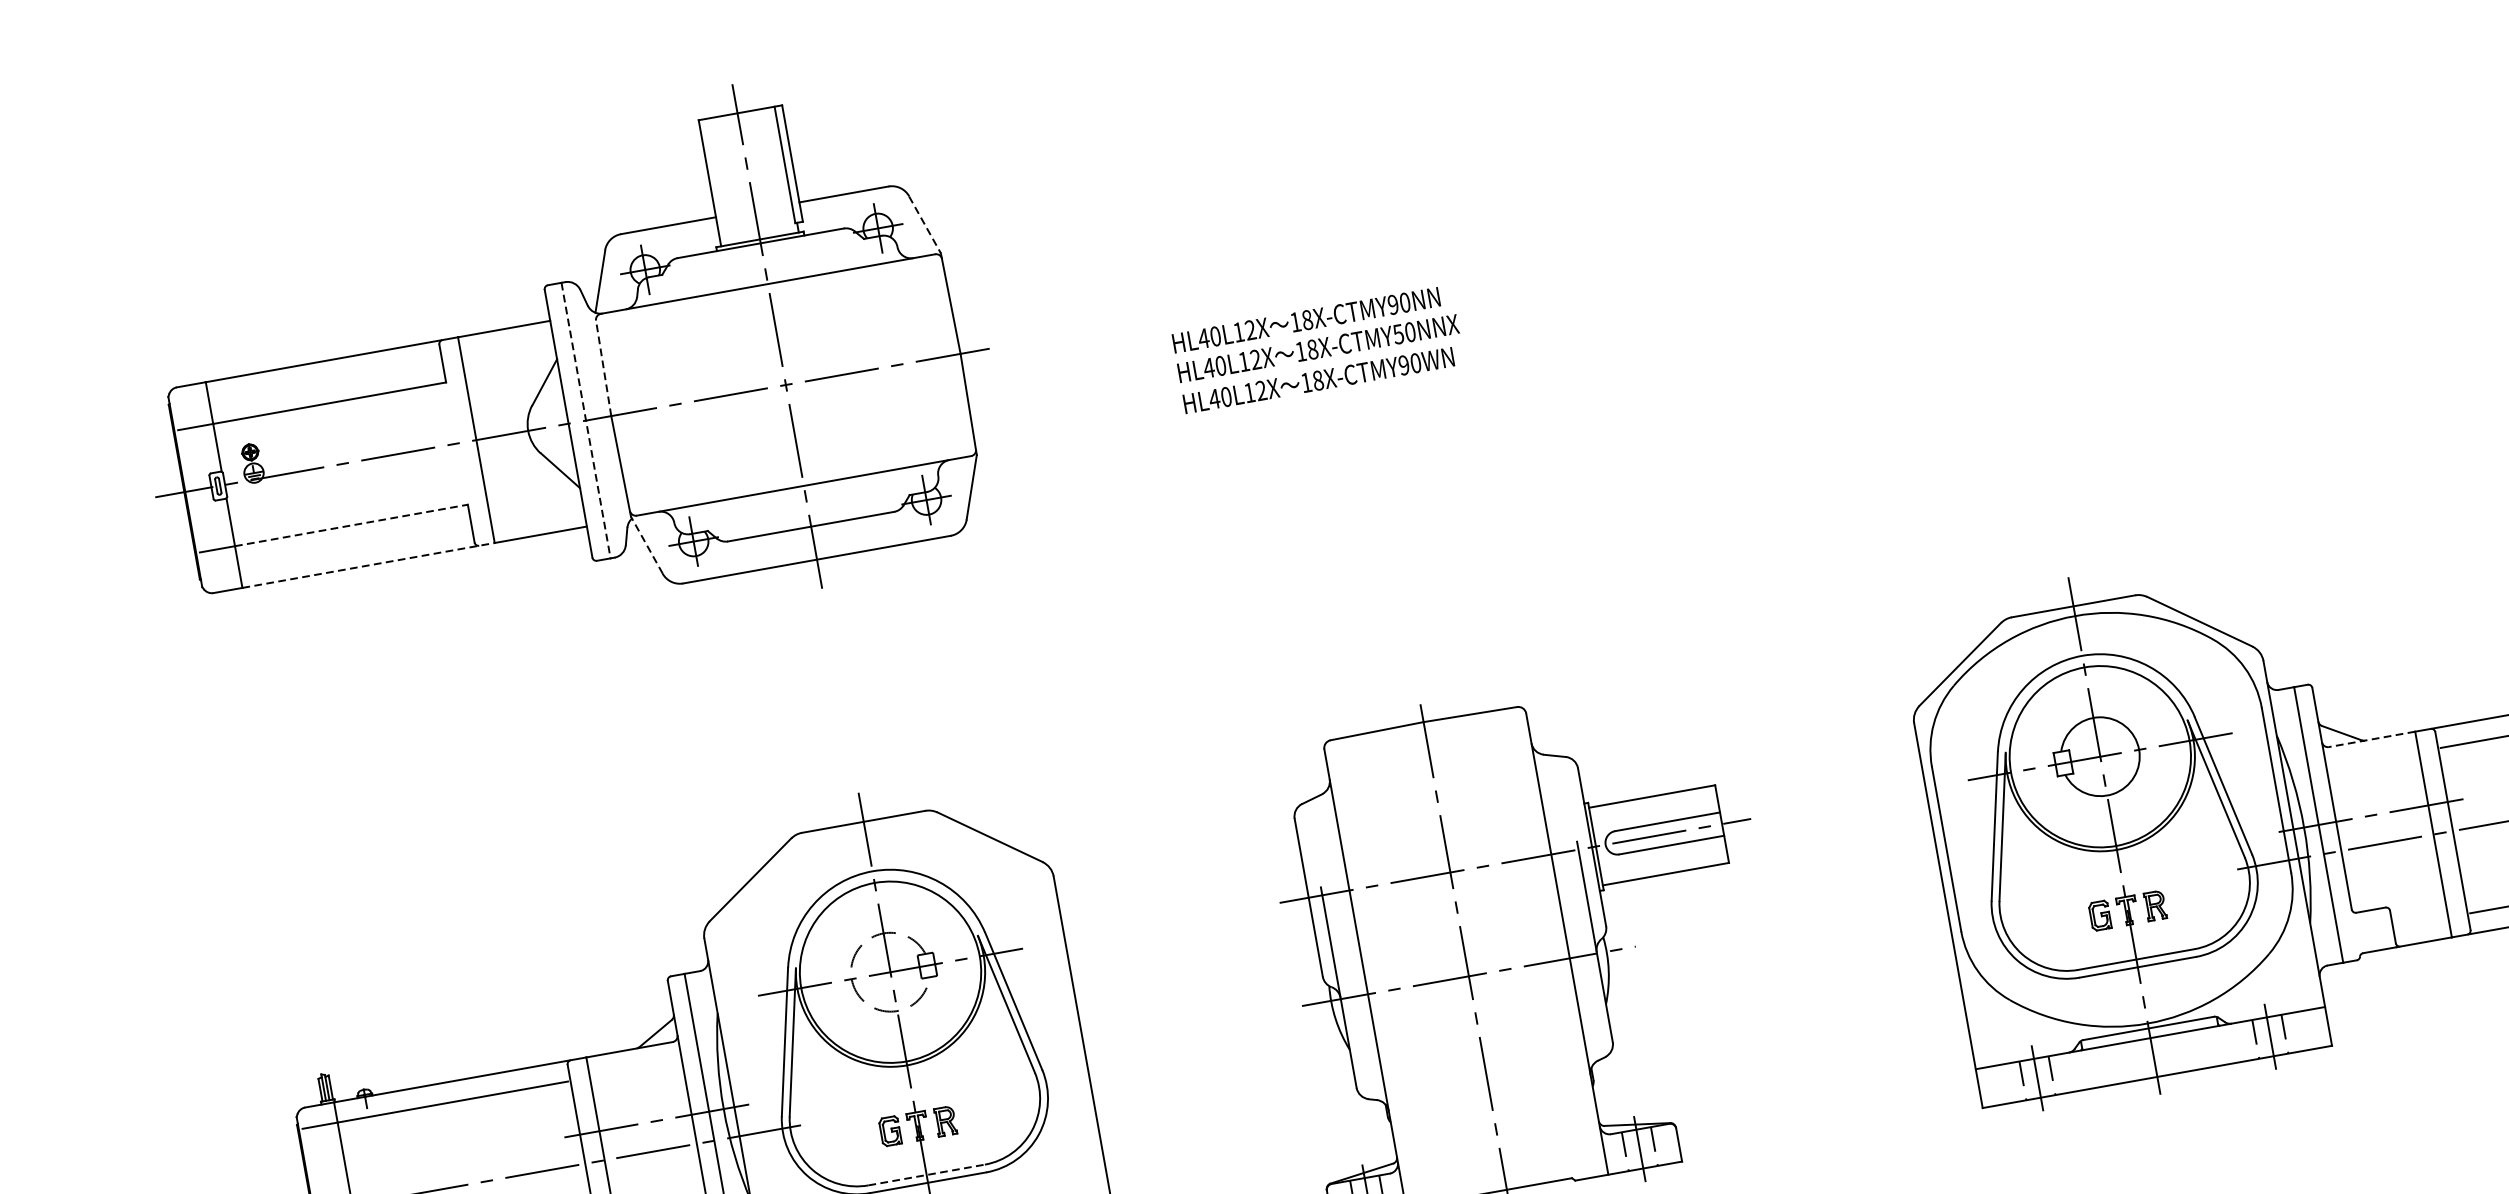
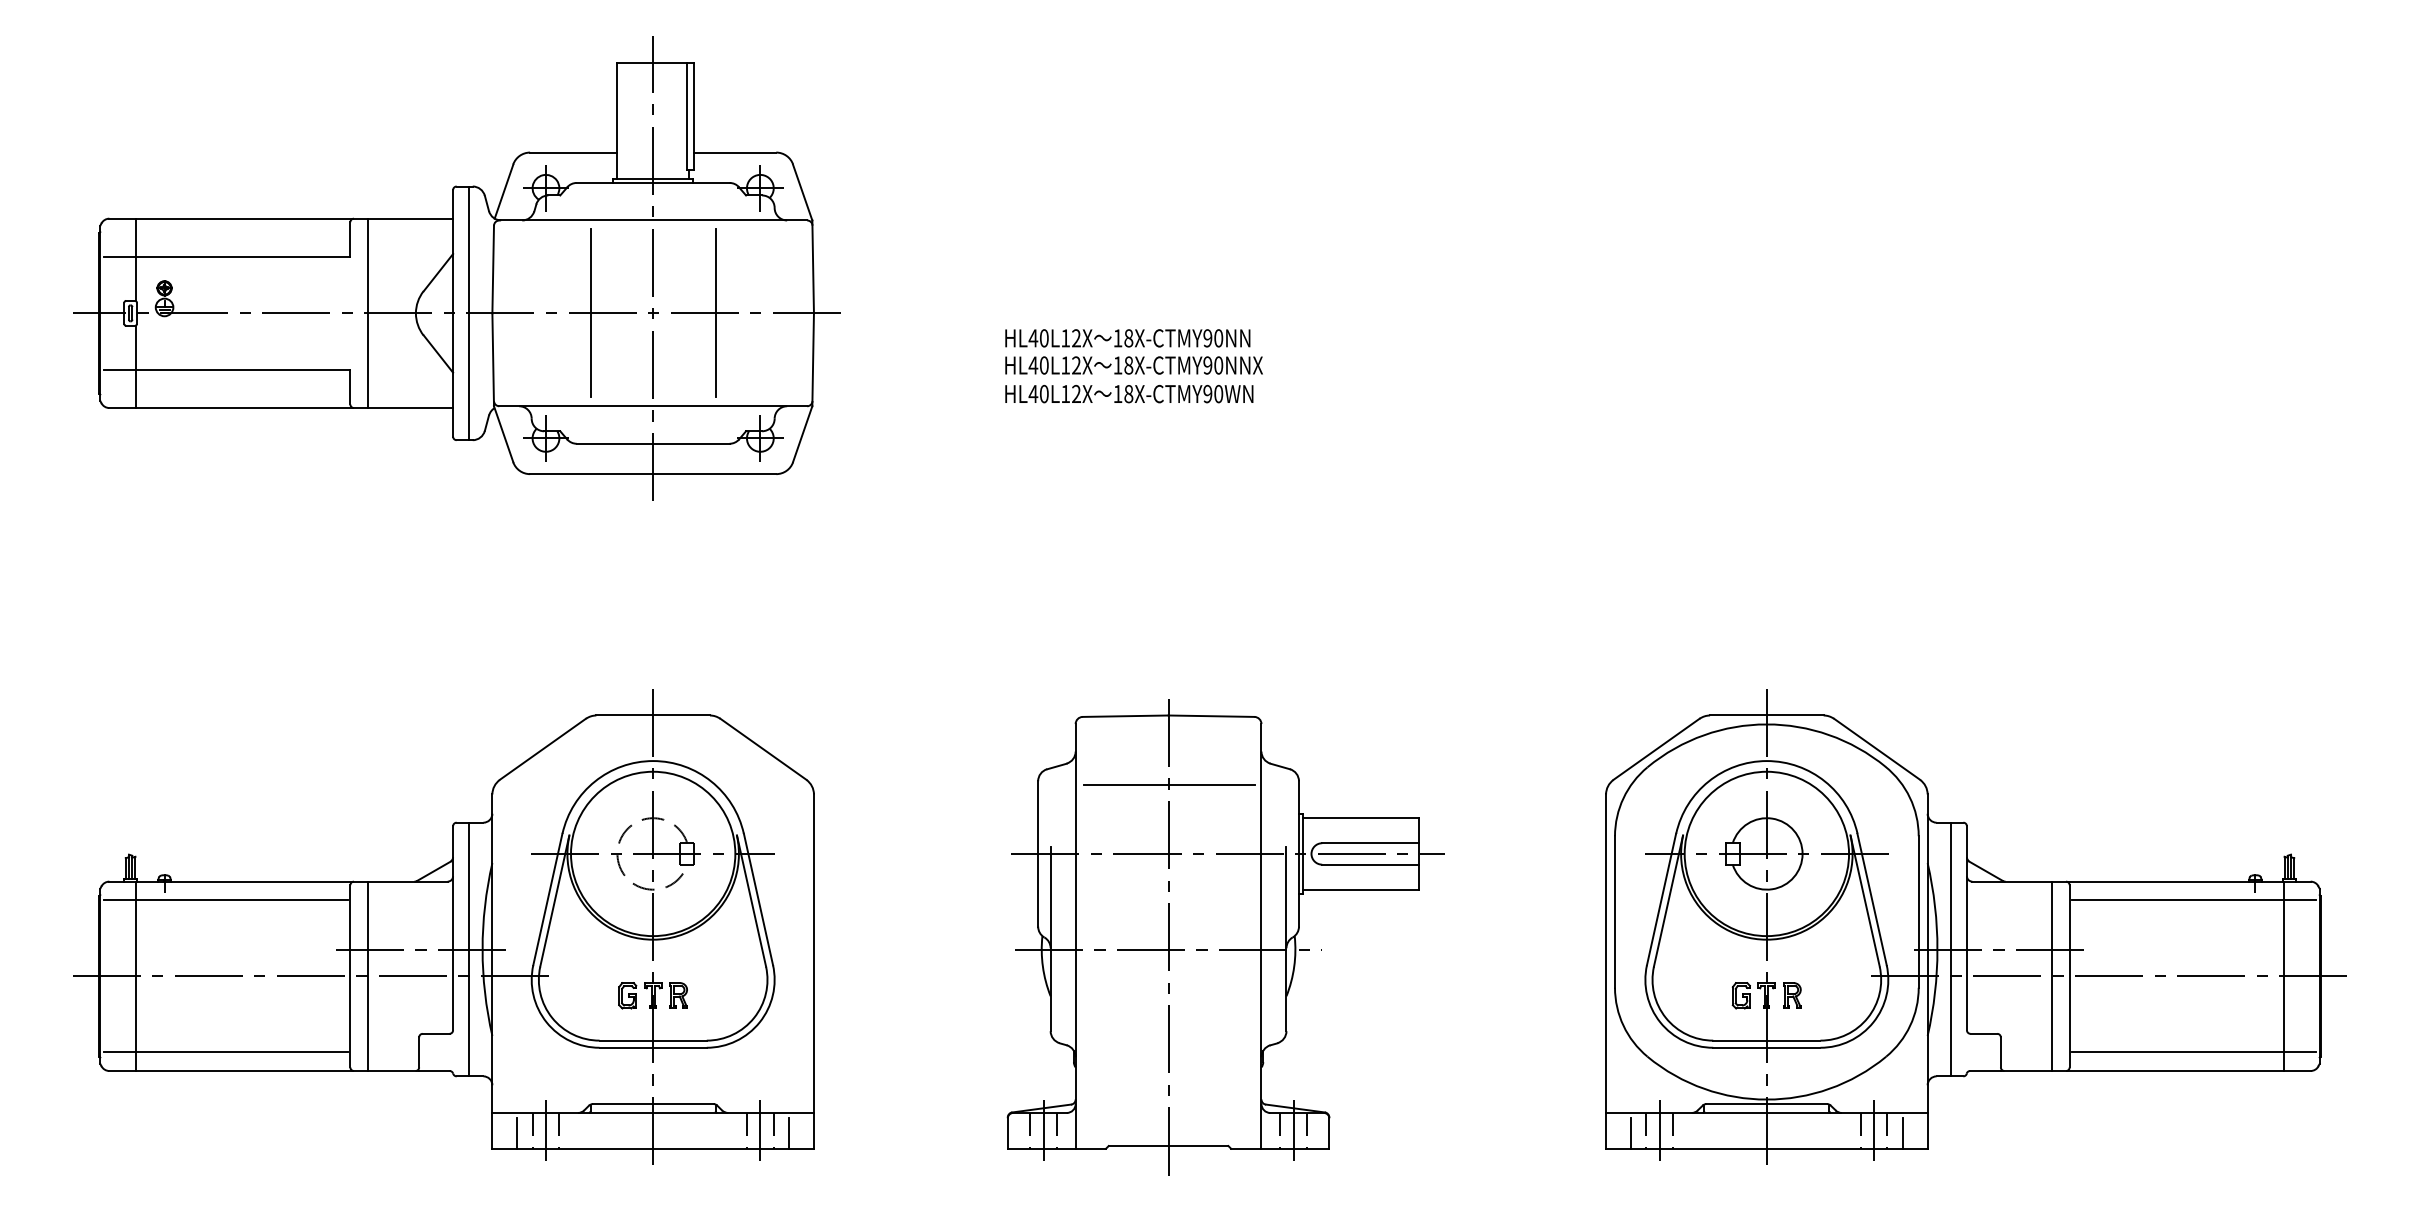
line: (924, 225) -> (802, 193), dashed -> solid
text: (1398, 334) -> (1207, 365), 18X-CTMY50NNX -> 18X-CTMY90NNX
line: (603, 368) -> (493, 269), dashed -> solid
line: (853, 373) -> (715, 313), added
line: (717, 397) -> (590, 313), added
line: (586, 420) -> (469, 313), dashed -> solid
line: (351, 525) -> (243, 369), dashed -> solid
line: (646, 545) -> (503, 434), dashed -> solid
line: (369, 565) -> (252, 408), dashed -> solid
line: (2372, 739) -> (2012, 881), dashed -> solid
line: (1437, 798) -> (1168, 785), added
line: (2301, 1033) -> (1902, 1132), added
line: (2007, 1085) -> (1631, 1132), added
line: (926, 1174) -> (653, 1040), dashed -> solid

